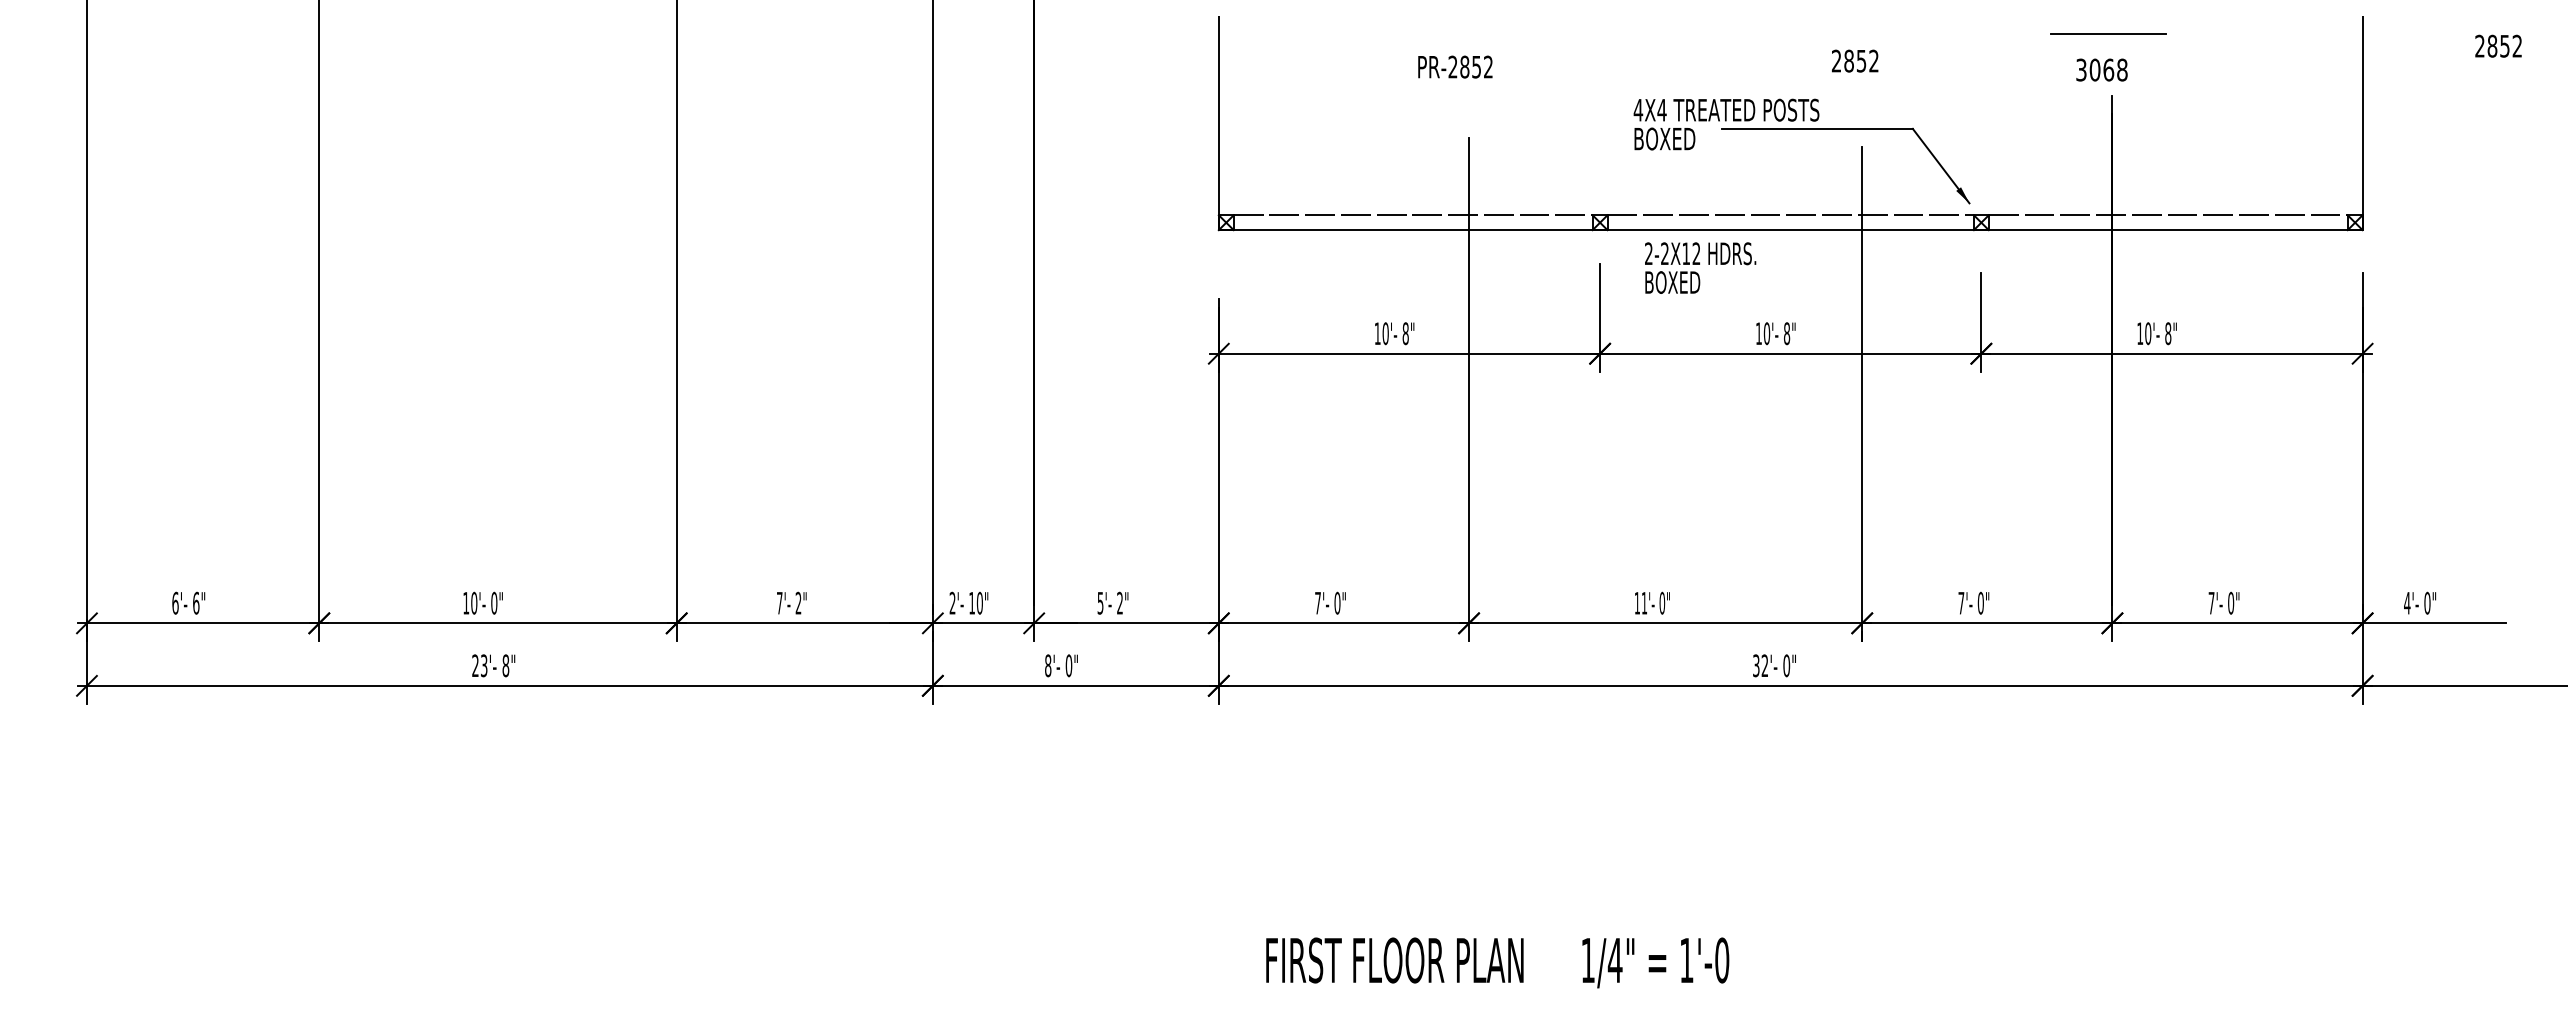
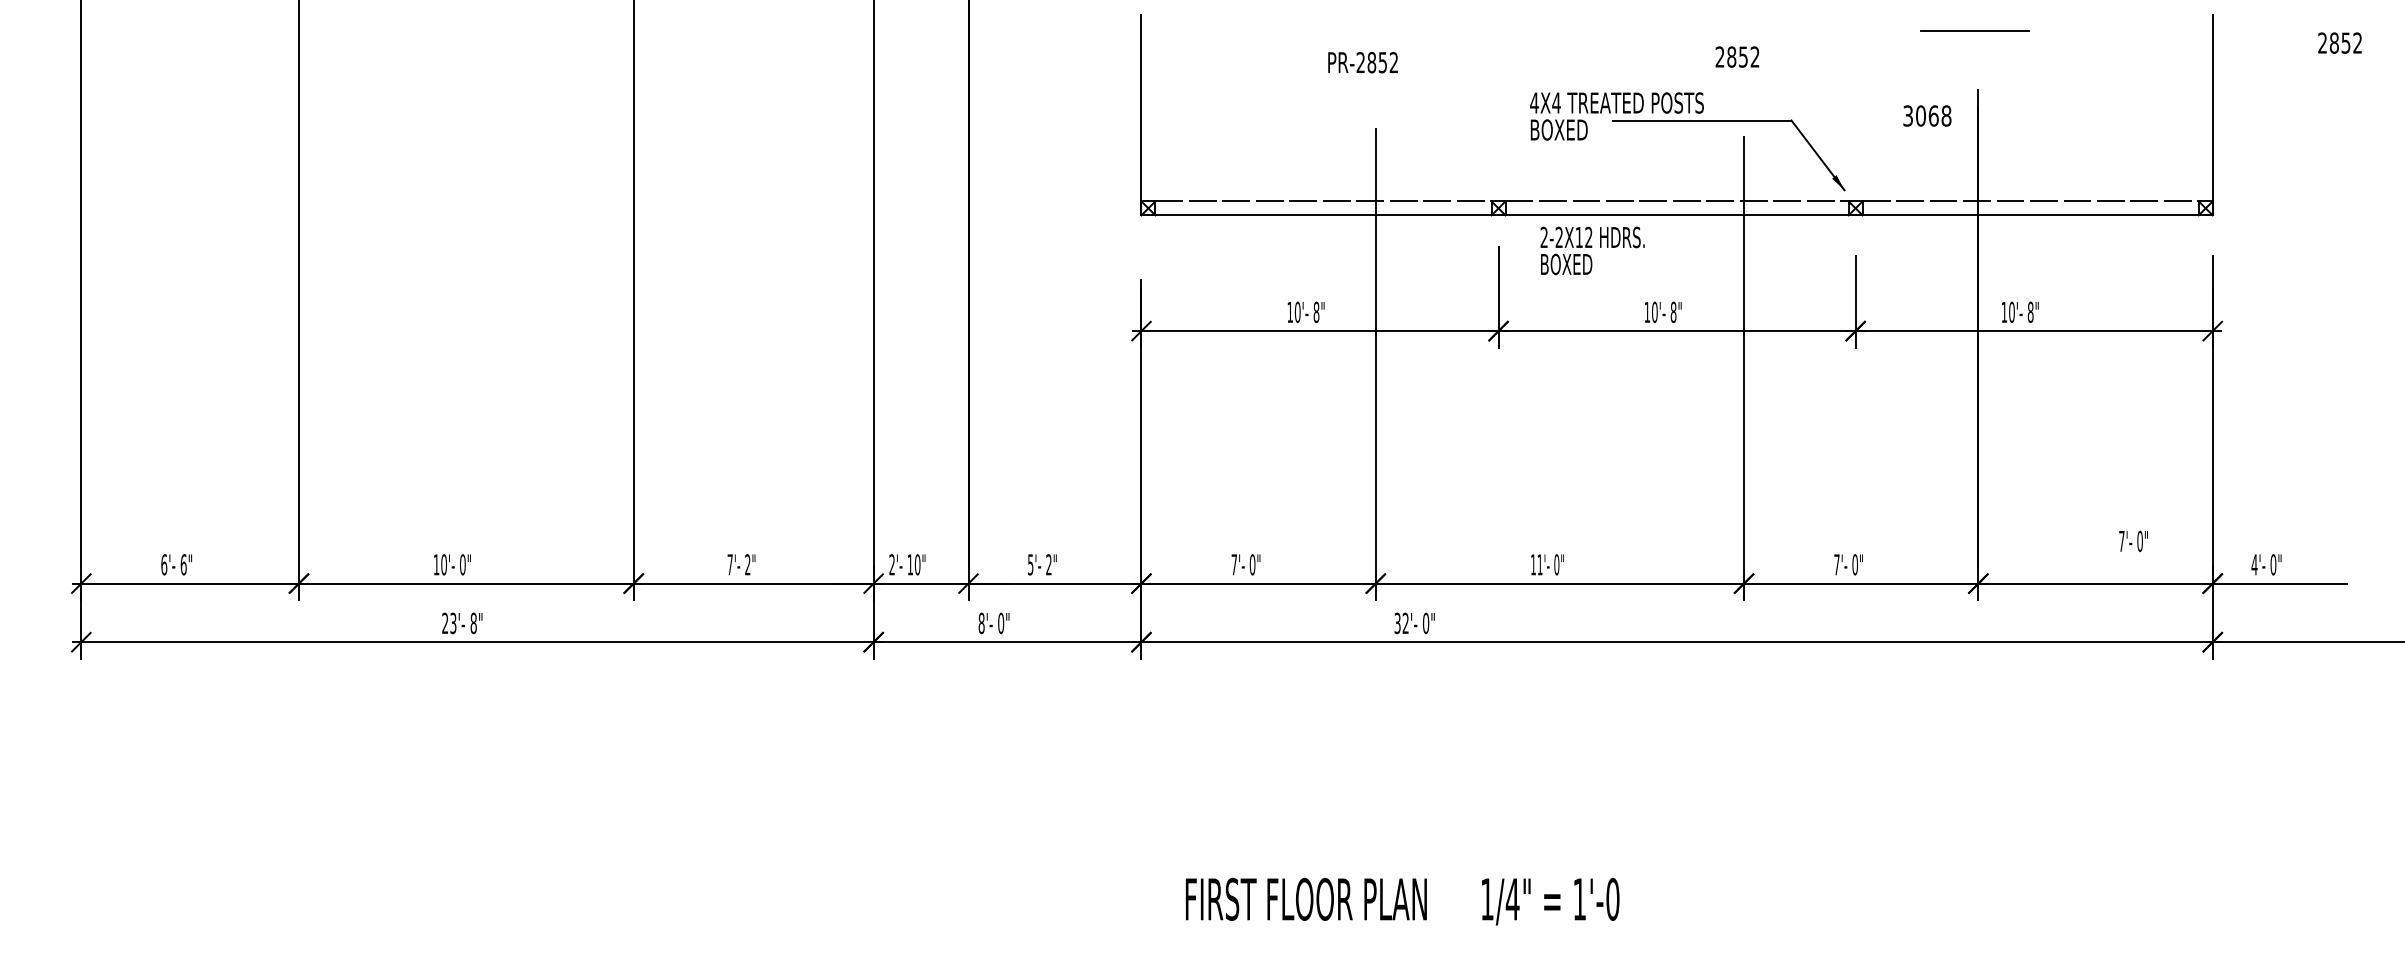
text: (2101, 69) -> (1926, 115), moved
text: (2223, 602) -> (2133, 540), moved
text: (1774, 665) -> (1414, 623), moved

